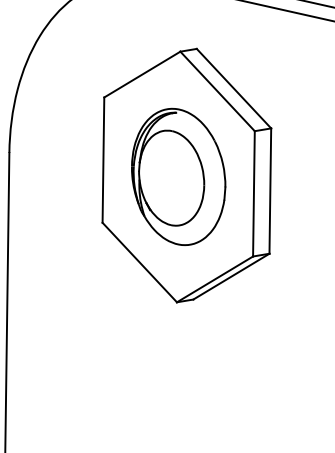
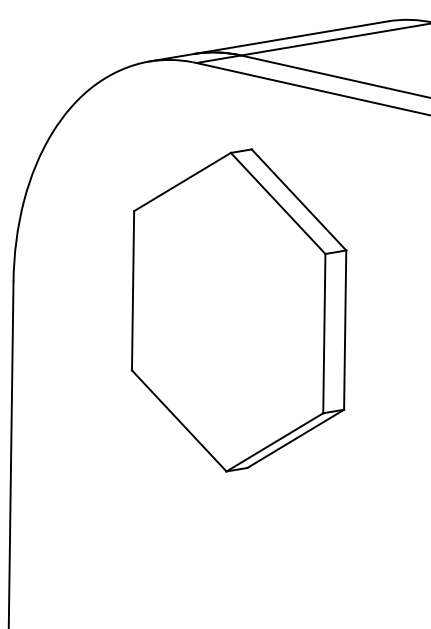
part: (178, 176) -> (228, 311), removed

